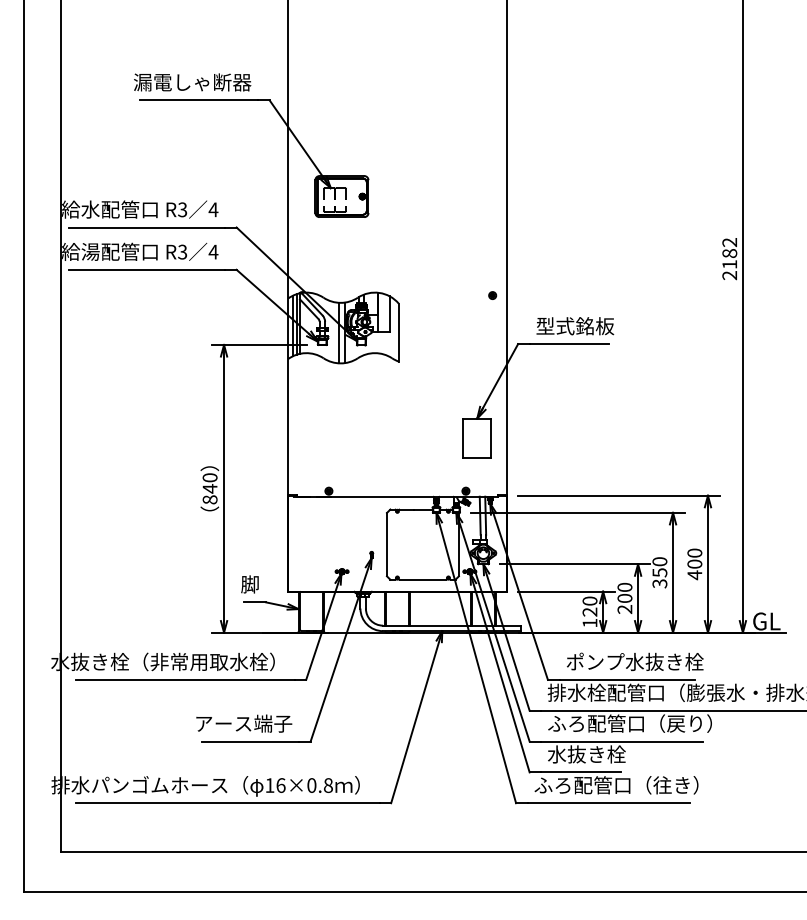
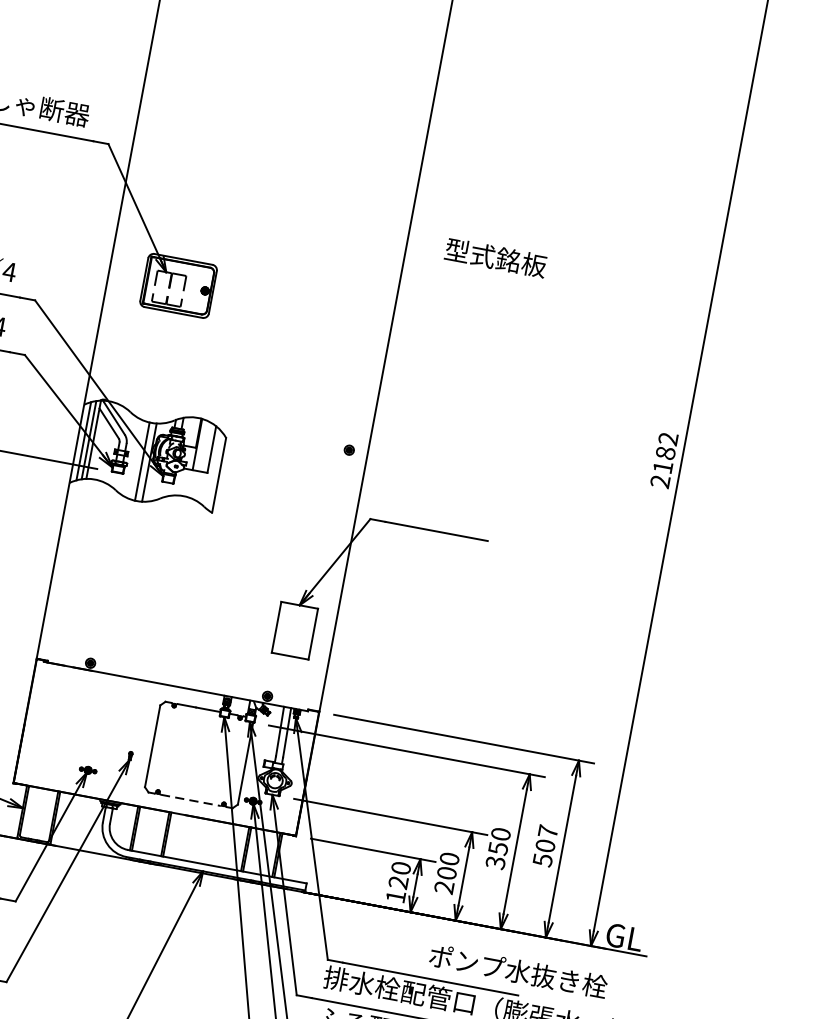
text: (575, 326) -> (495, 258), moved
text: (694, 564) -> (544, 846), 400 -> 507
line: (422, 579) -> (190, 799), solid -> dashed
text: (635, 661) -> (518, 971), moved

